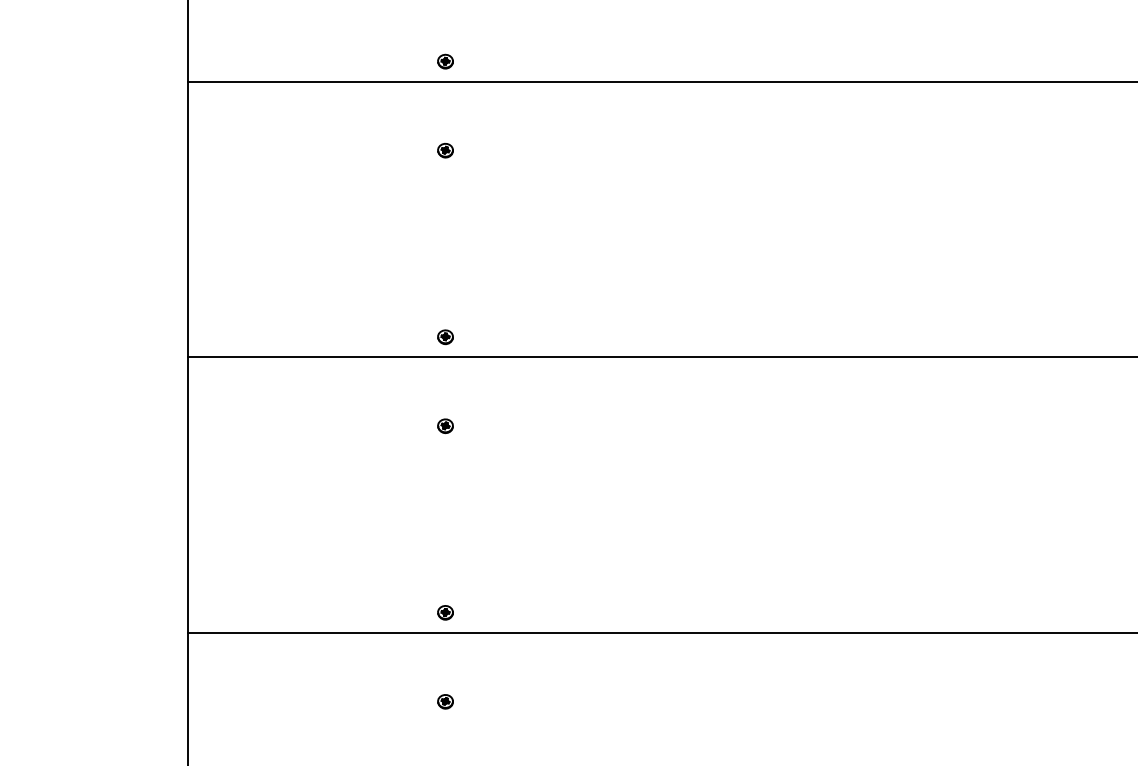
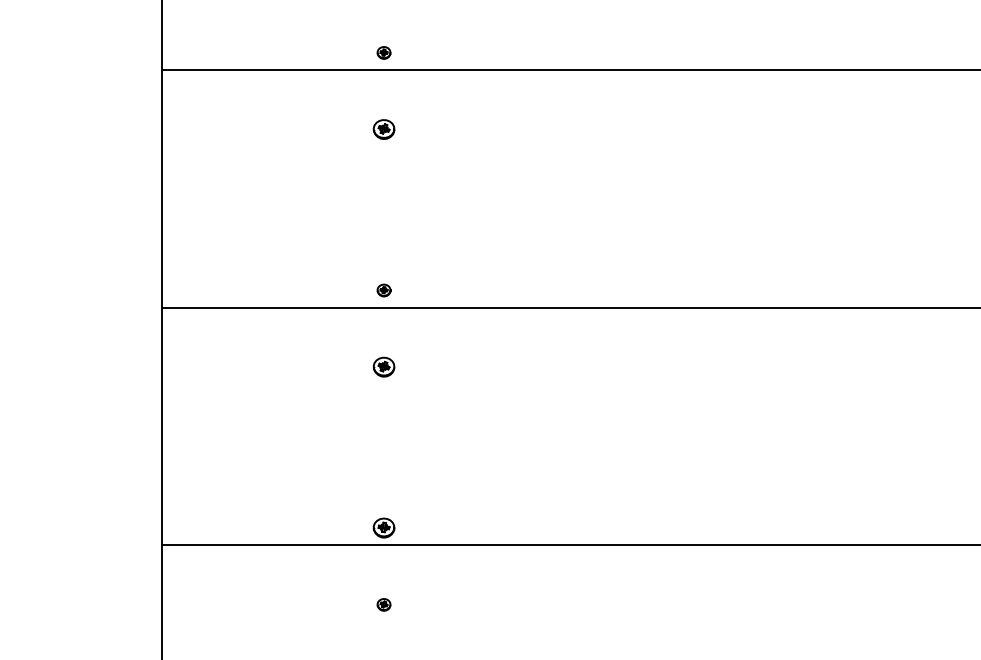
part: (445, 150) -> (384, 129), size x1.6
part: (445, 426) -> (384, 367), size x1.6
part: (445, 612) -> (384, 527), size x1.6

